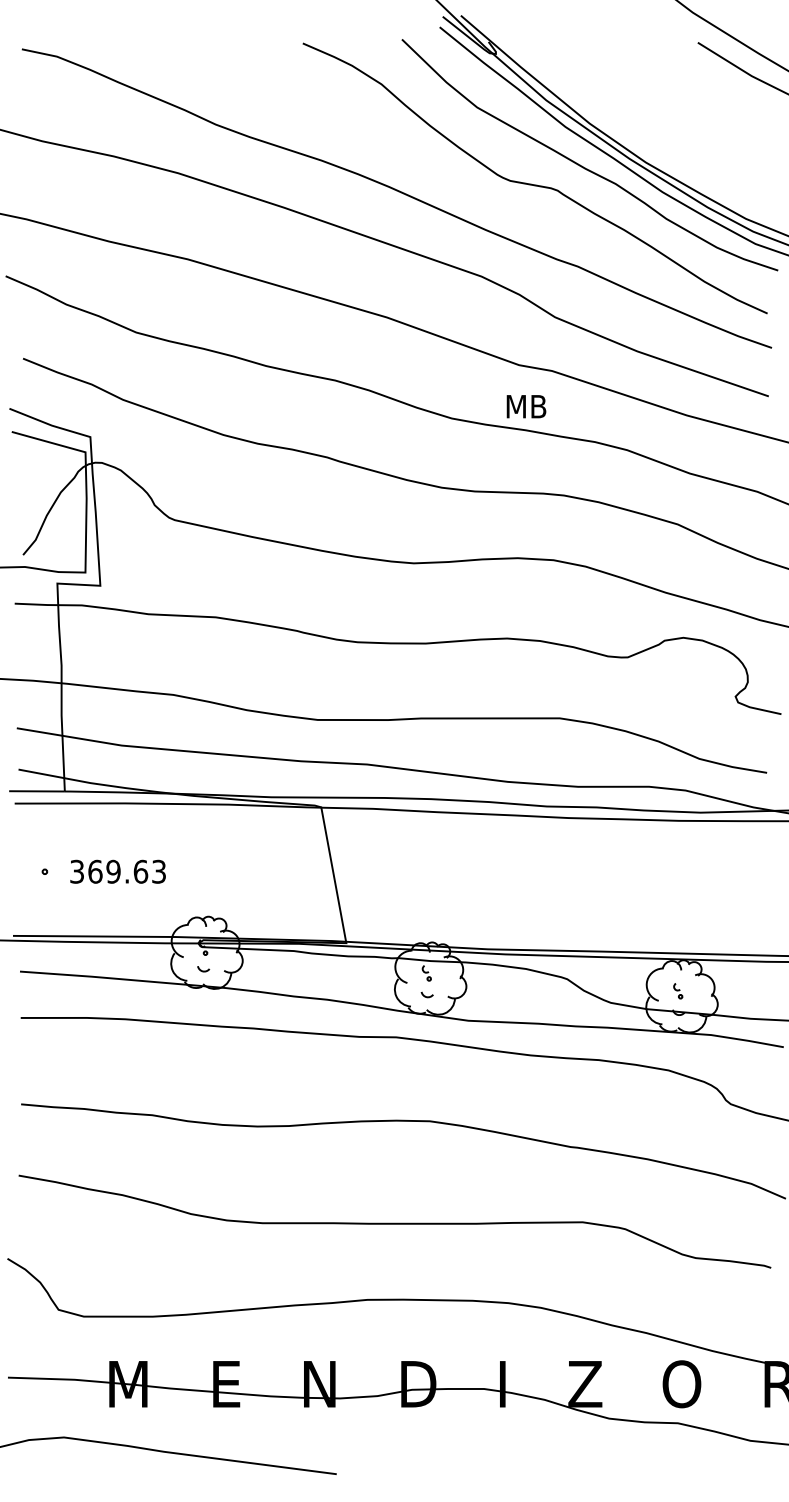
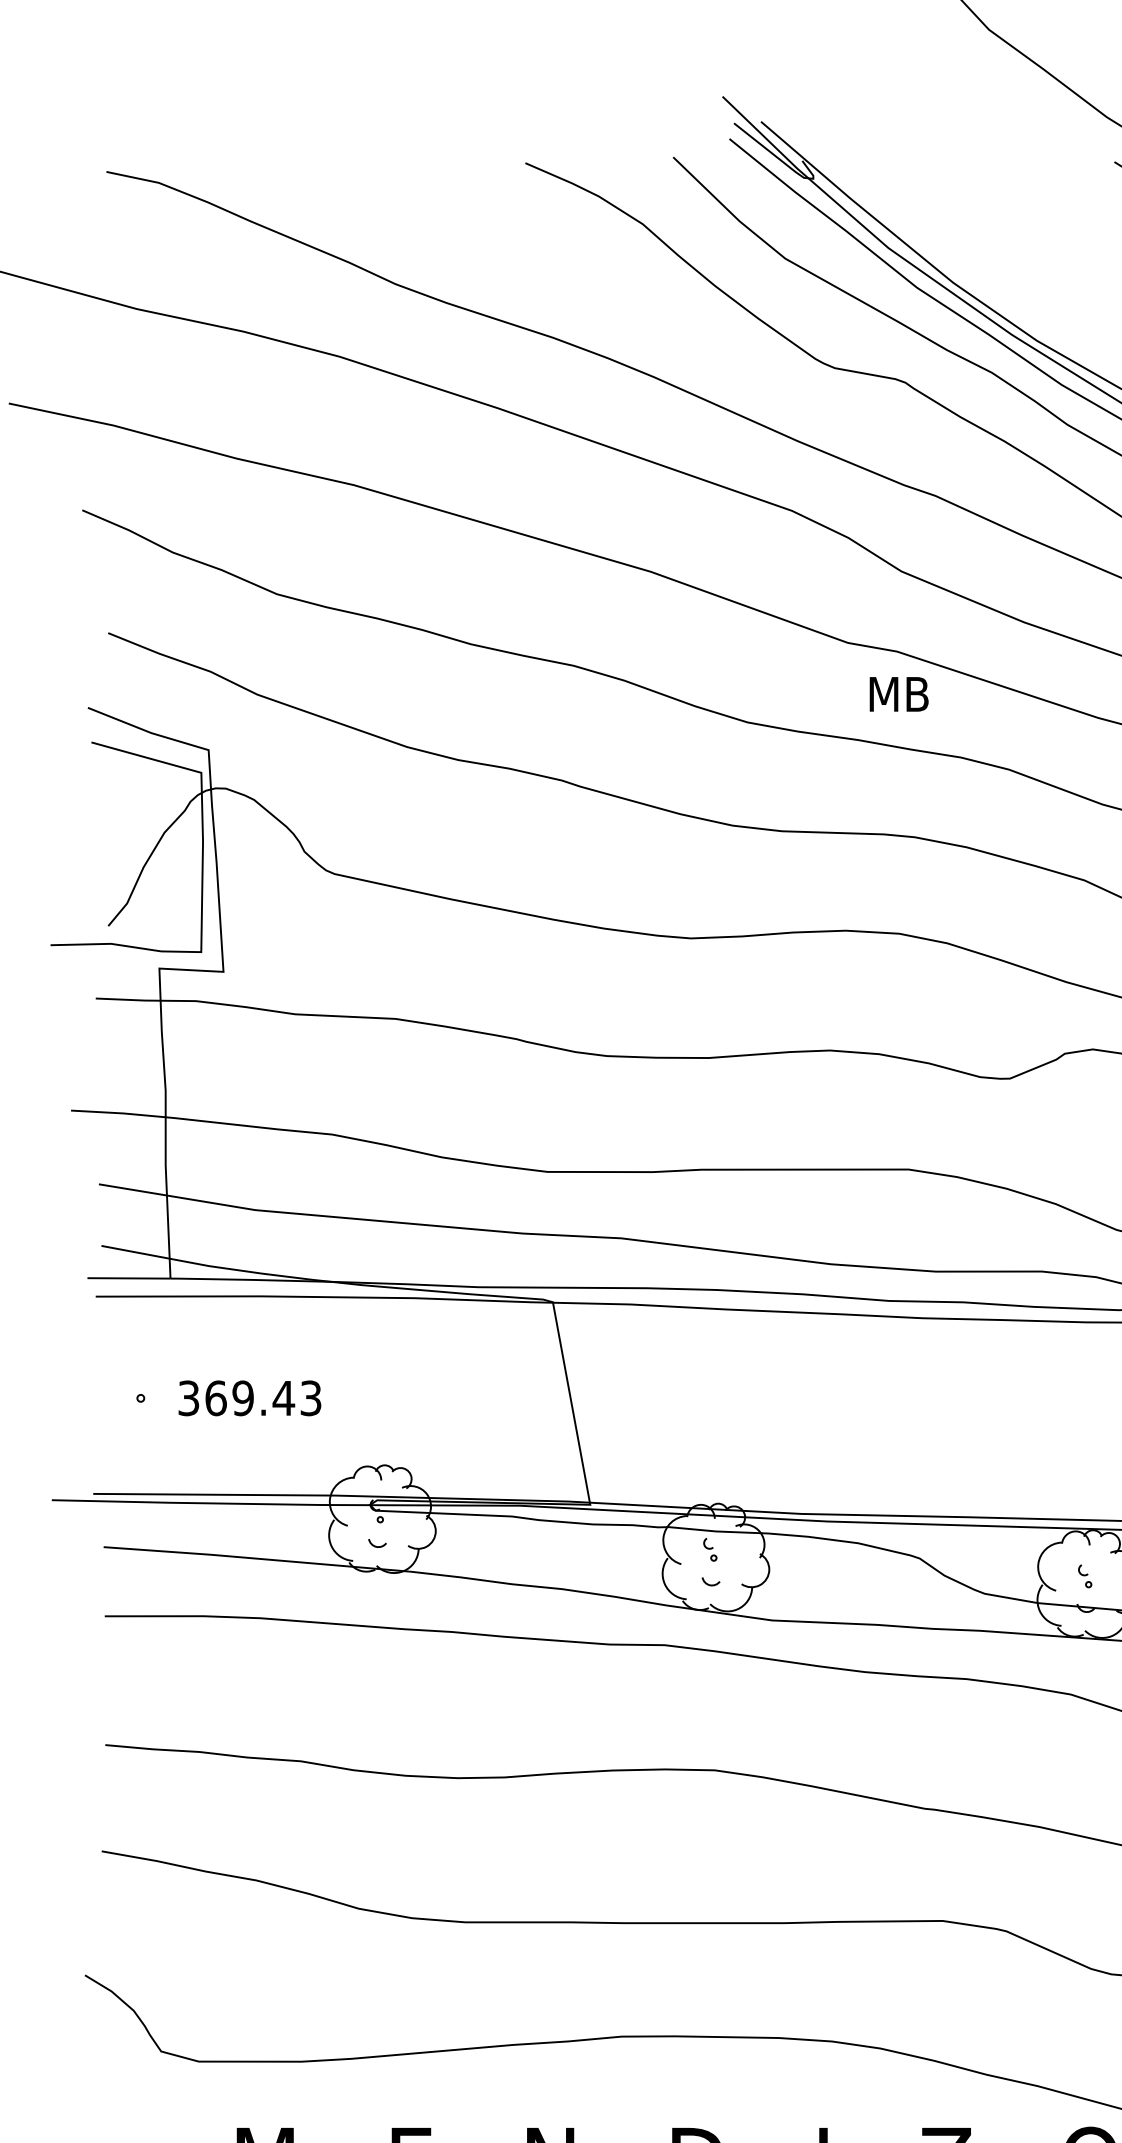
text: (526, 406) -> (899, 694), moved
text: (140, 871) -> (283, 1397), 369.63 -> 369.43

